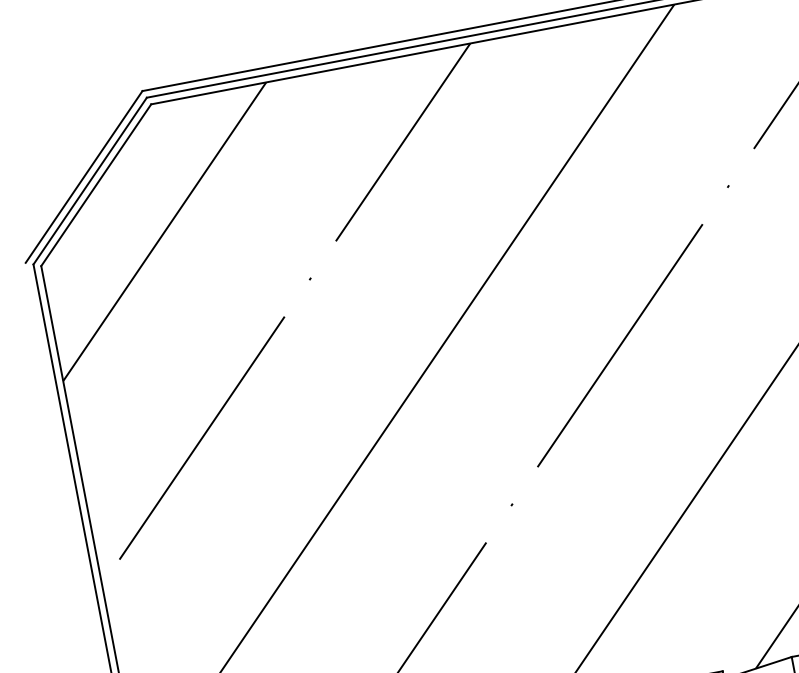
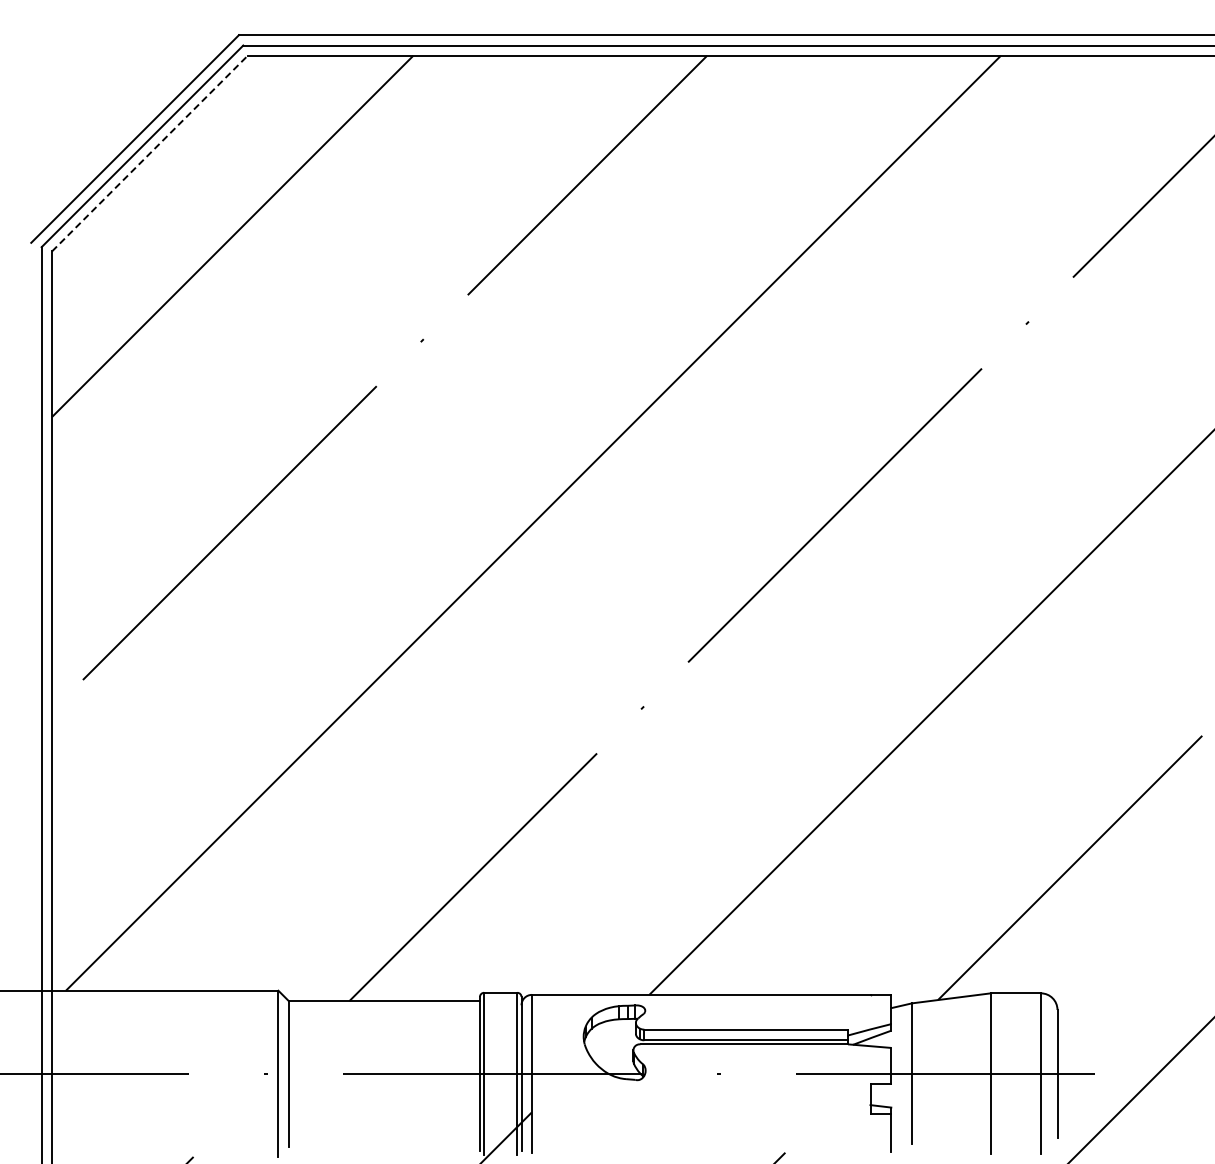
line: (96, 185) -> (150, 153), solid -> dashed

